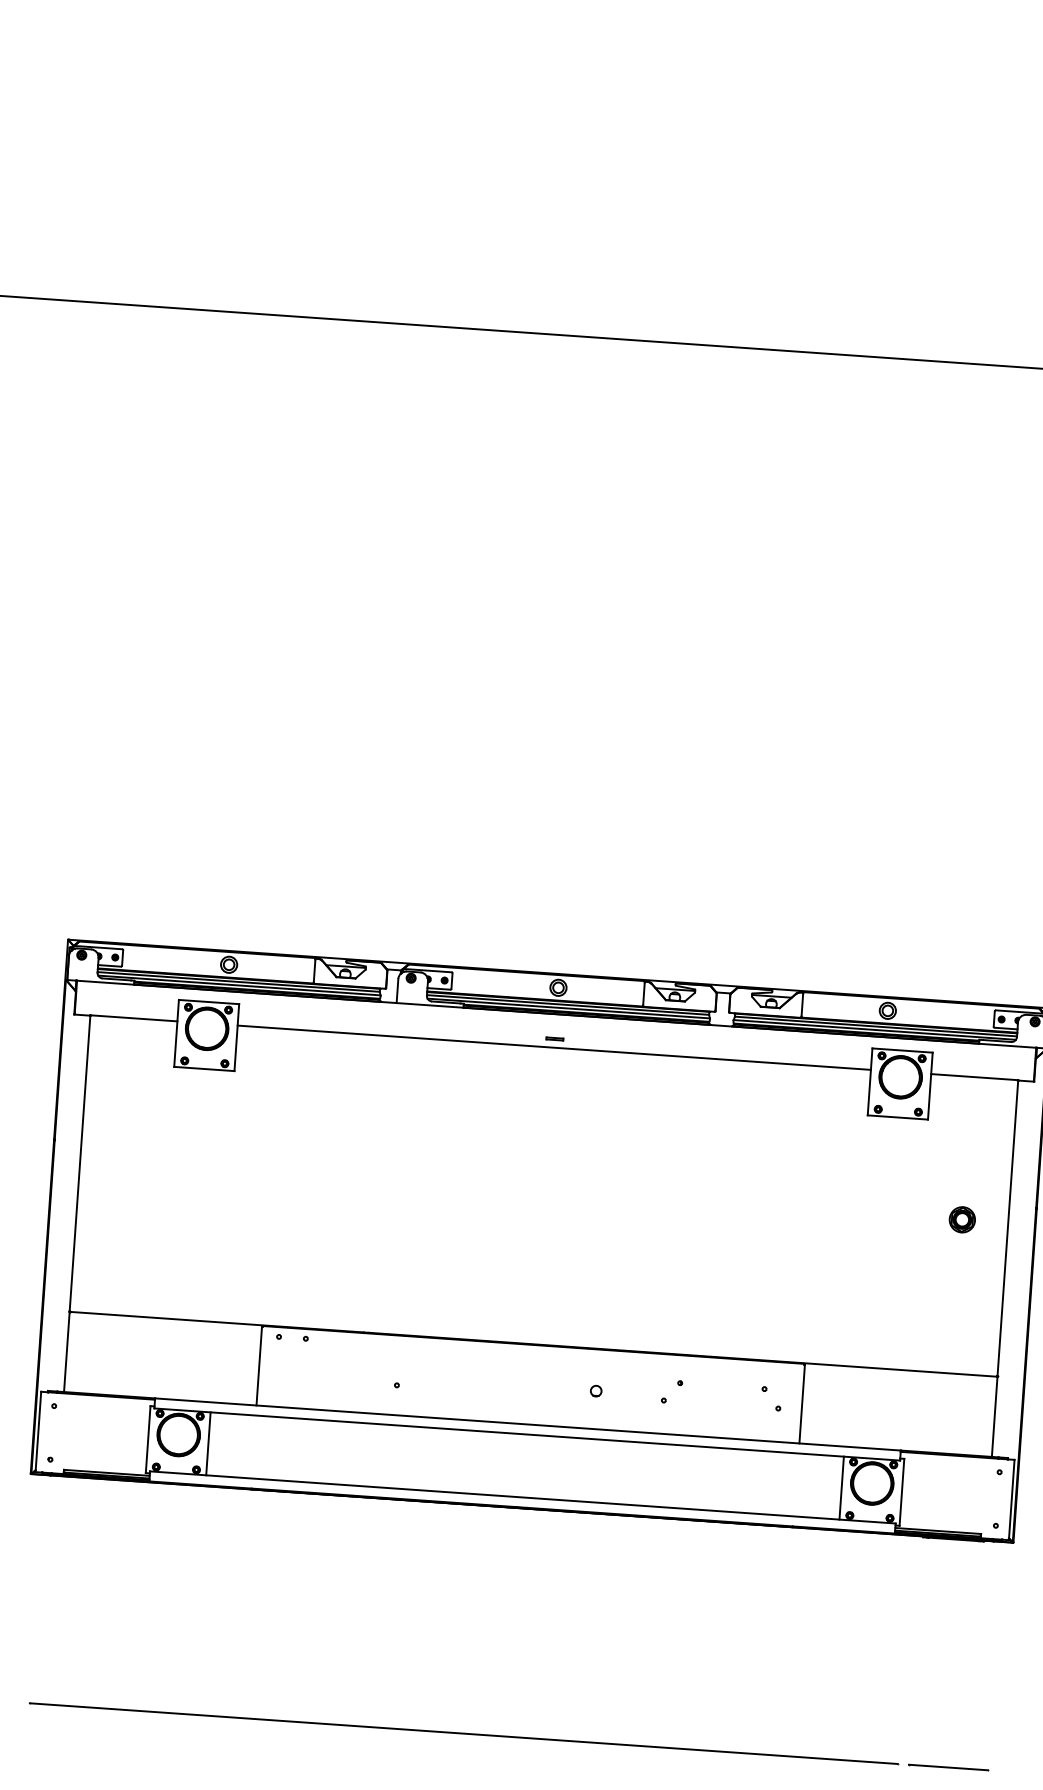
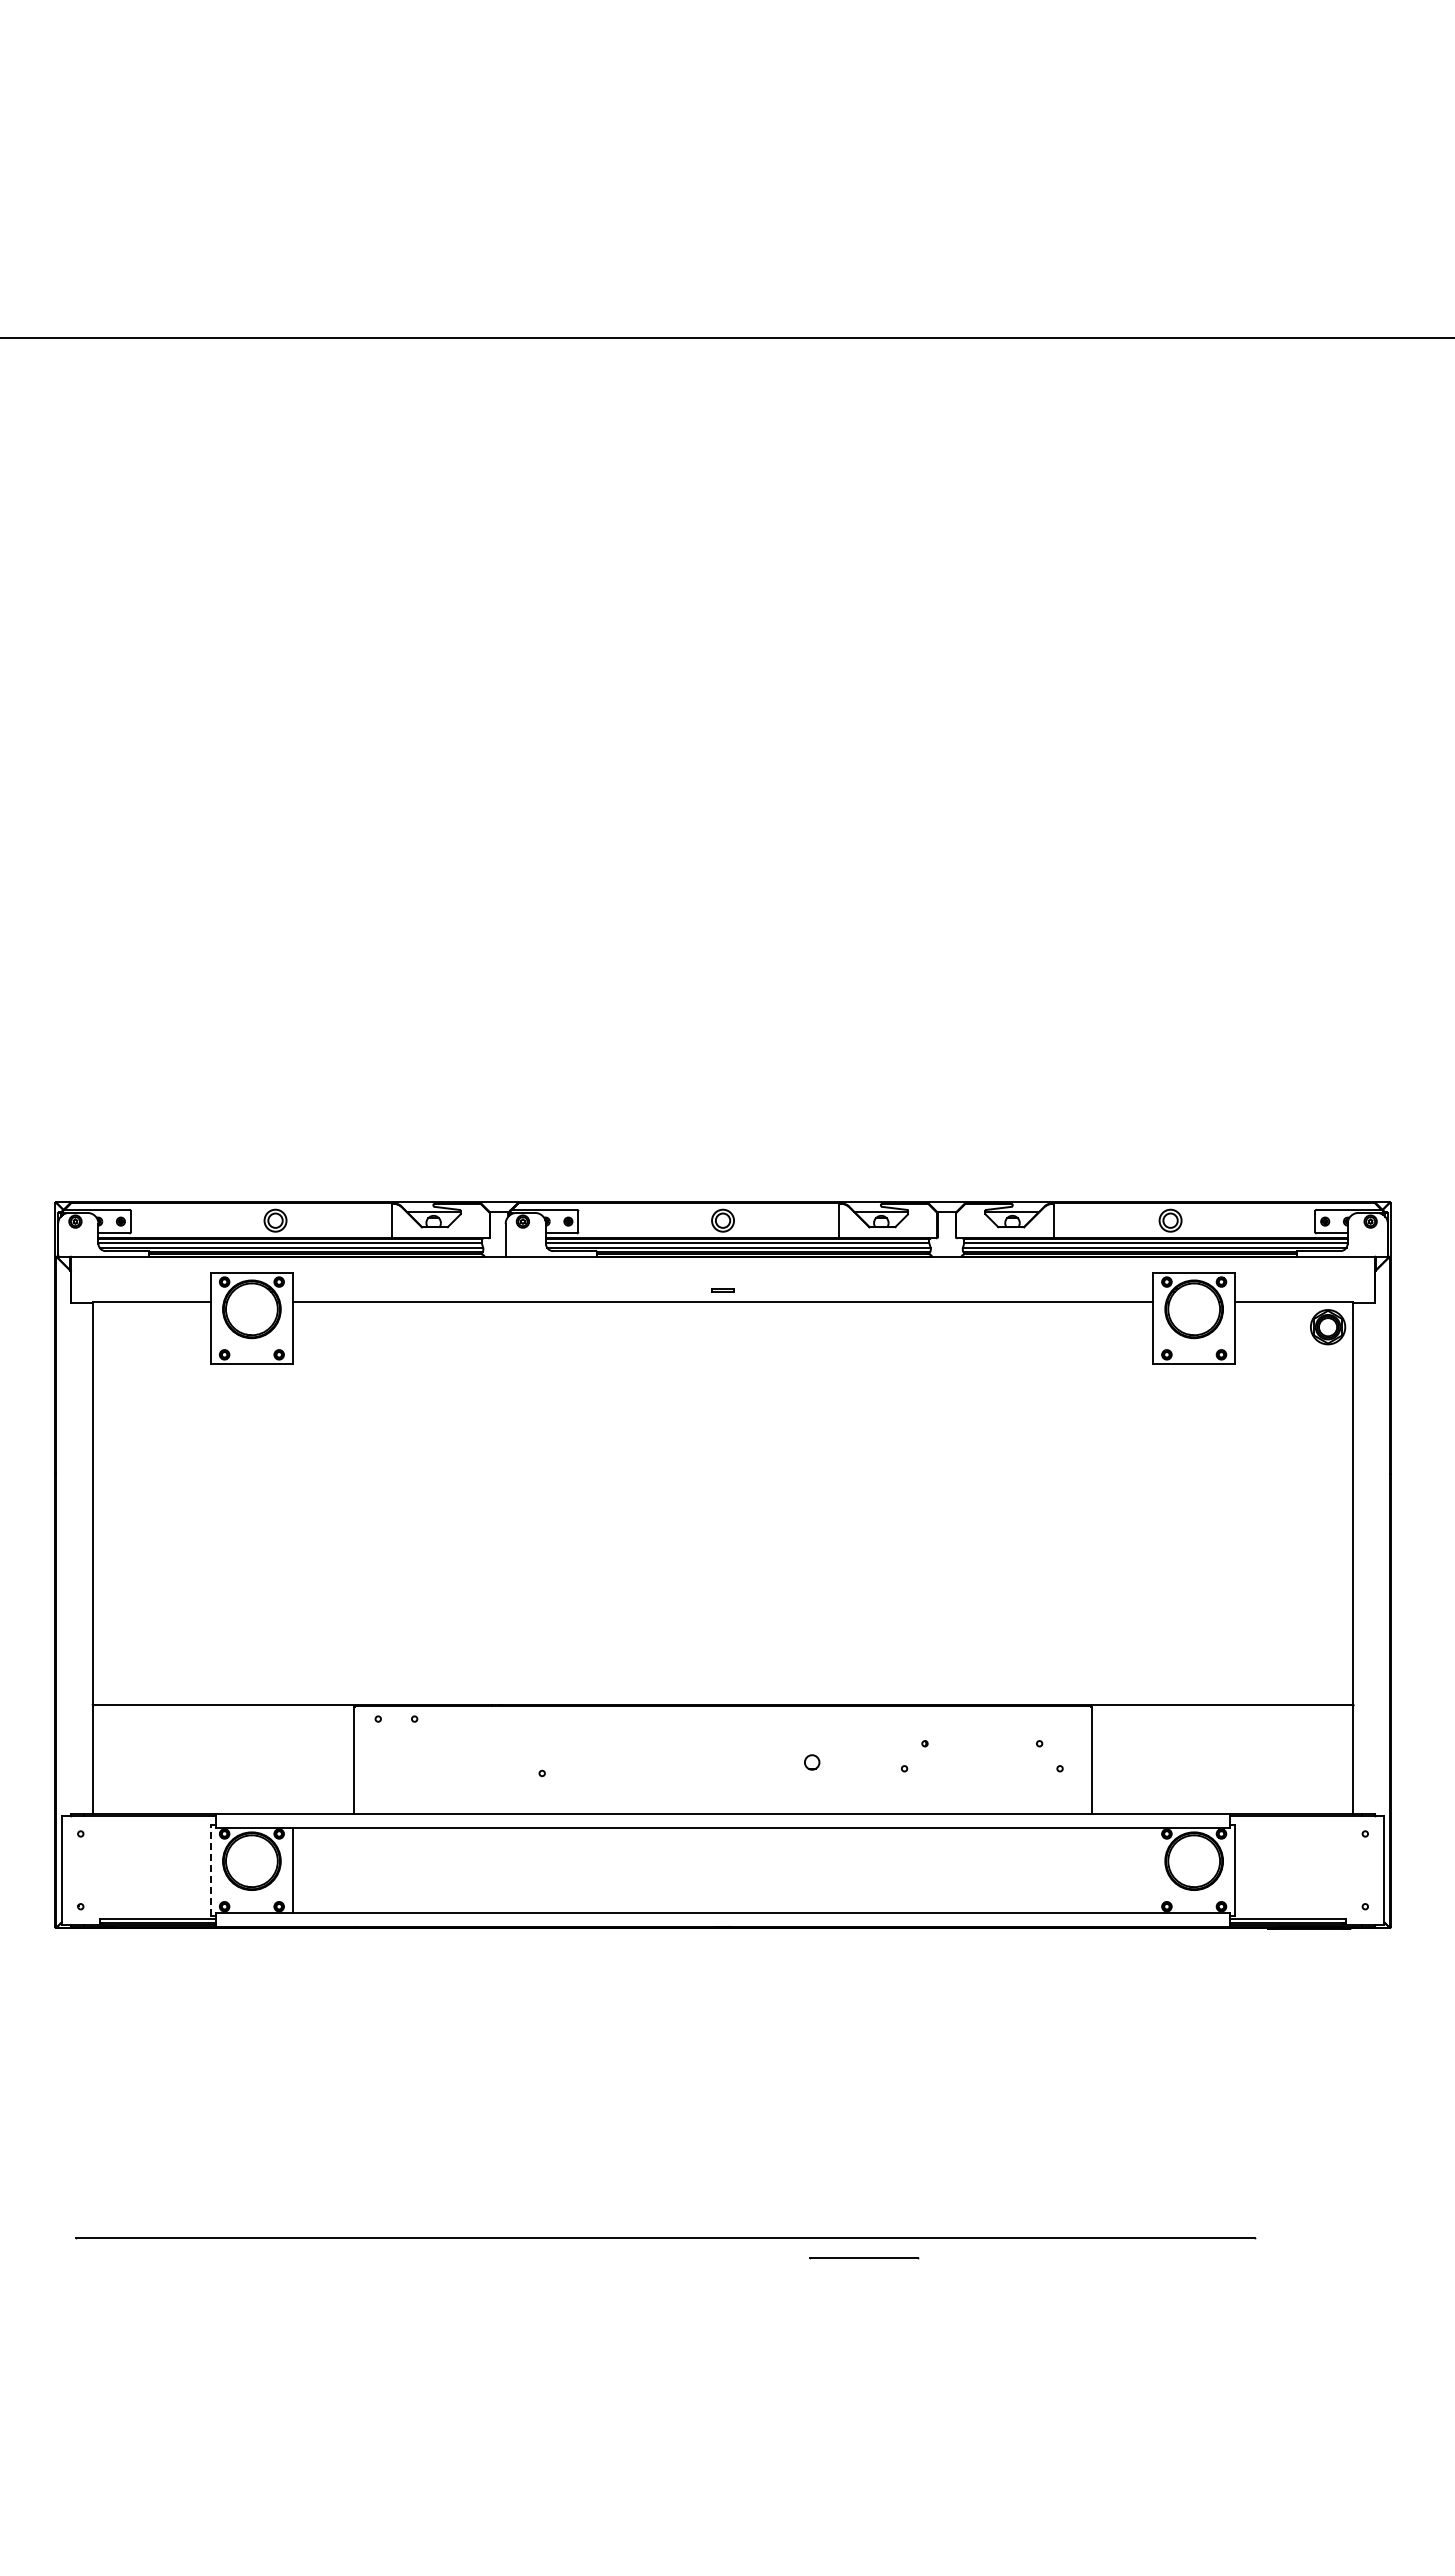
part: (962, 1220) -> (1328, 1327), moved
line: (147, 1438) -> (210, 1869), solid -> dashed
line: (841, 1488) -> (1153, 1870), removed
line: (948, 1767) -> (864, 2258), moved

